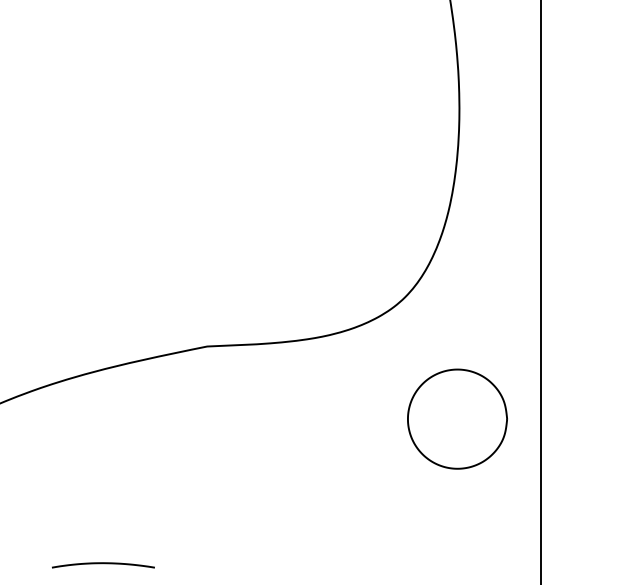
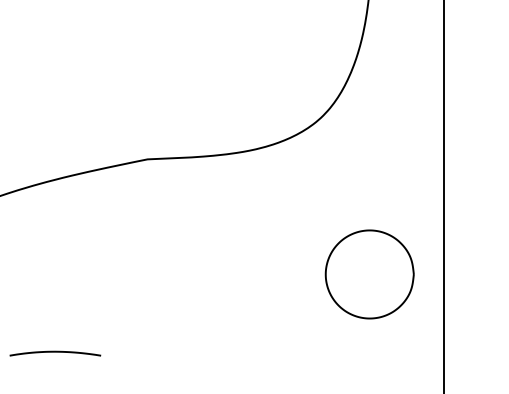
part: (457, 418) -> (369, 273), moved

